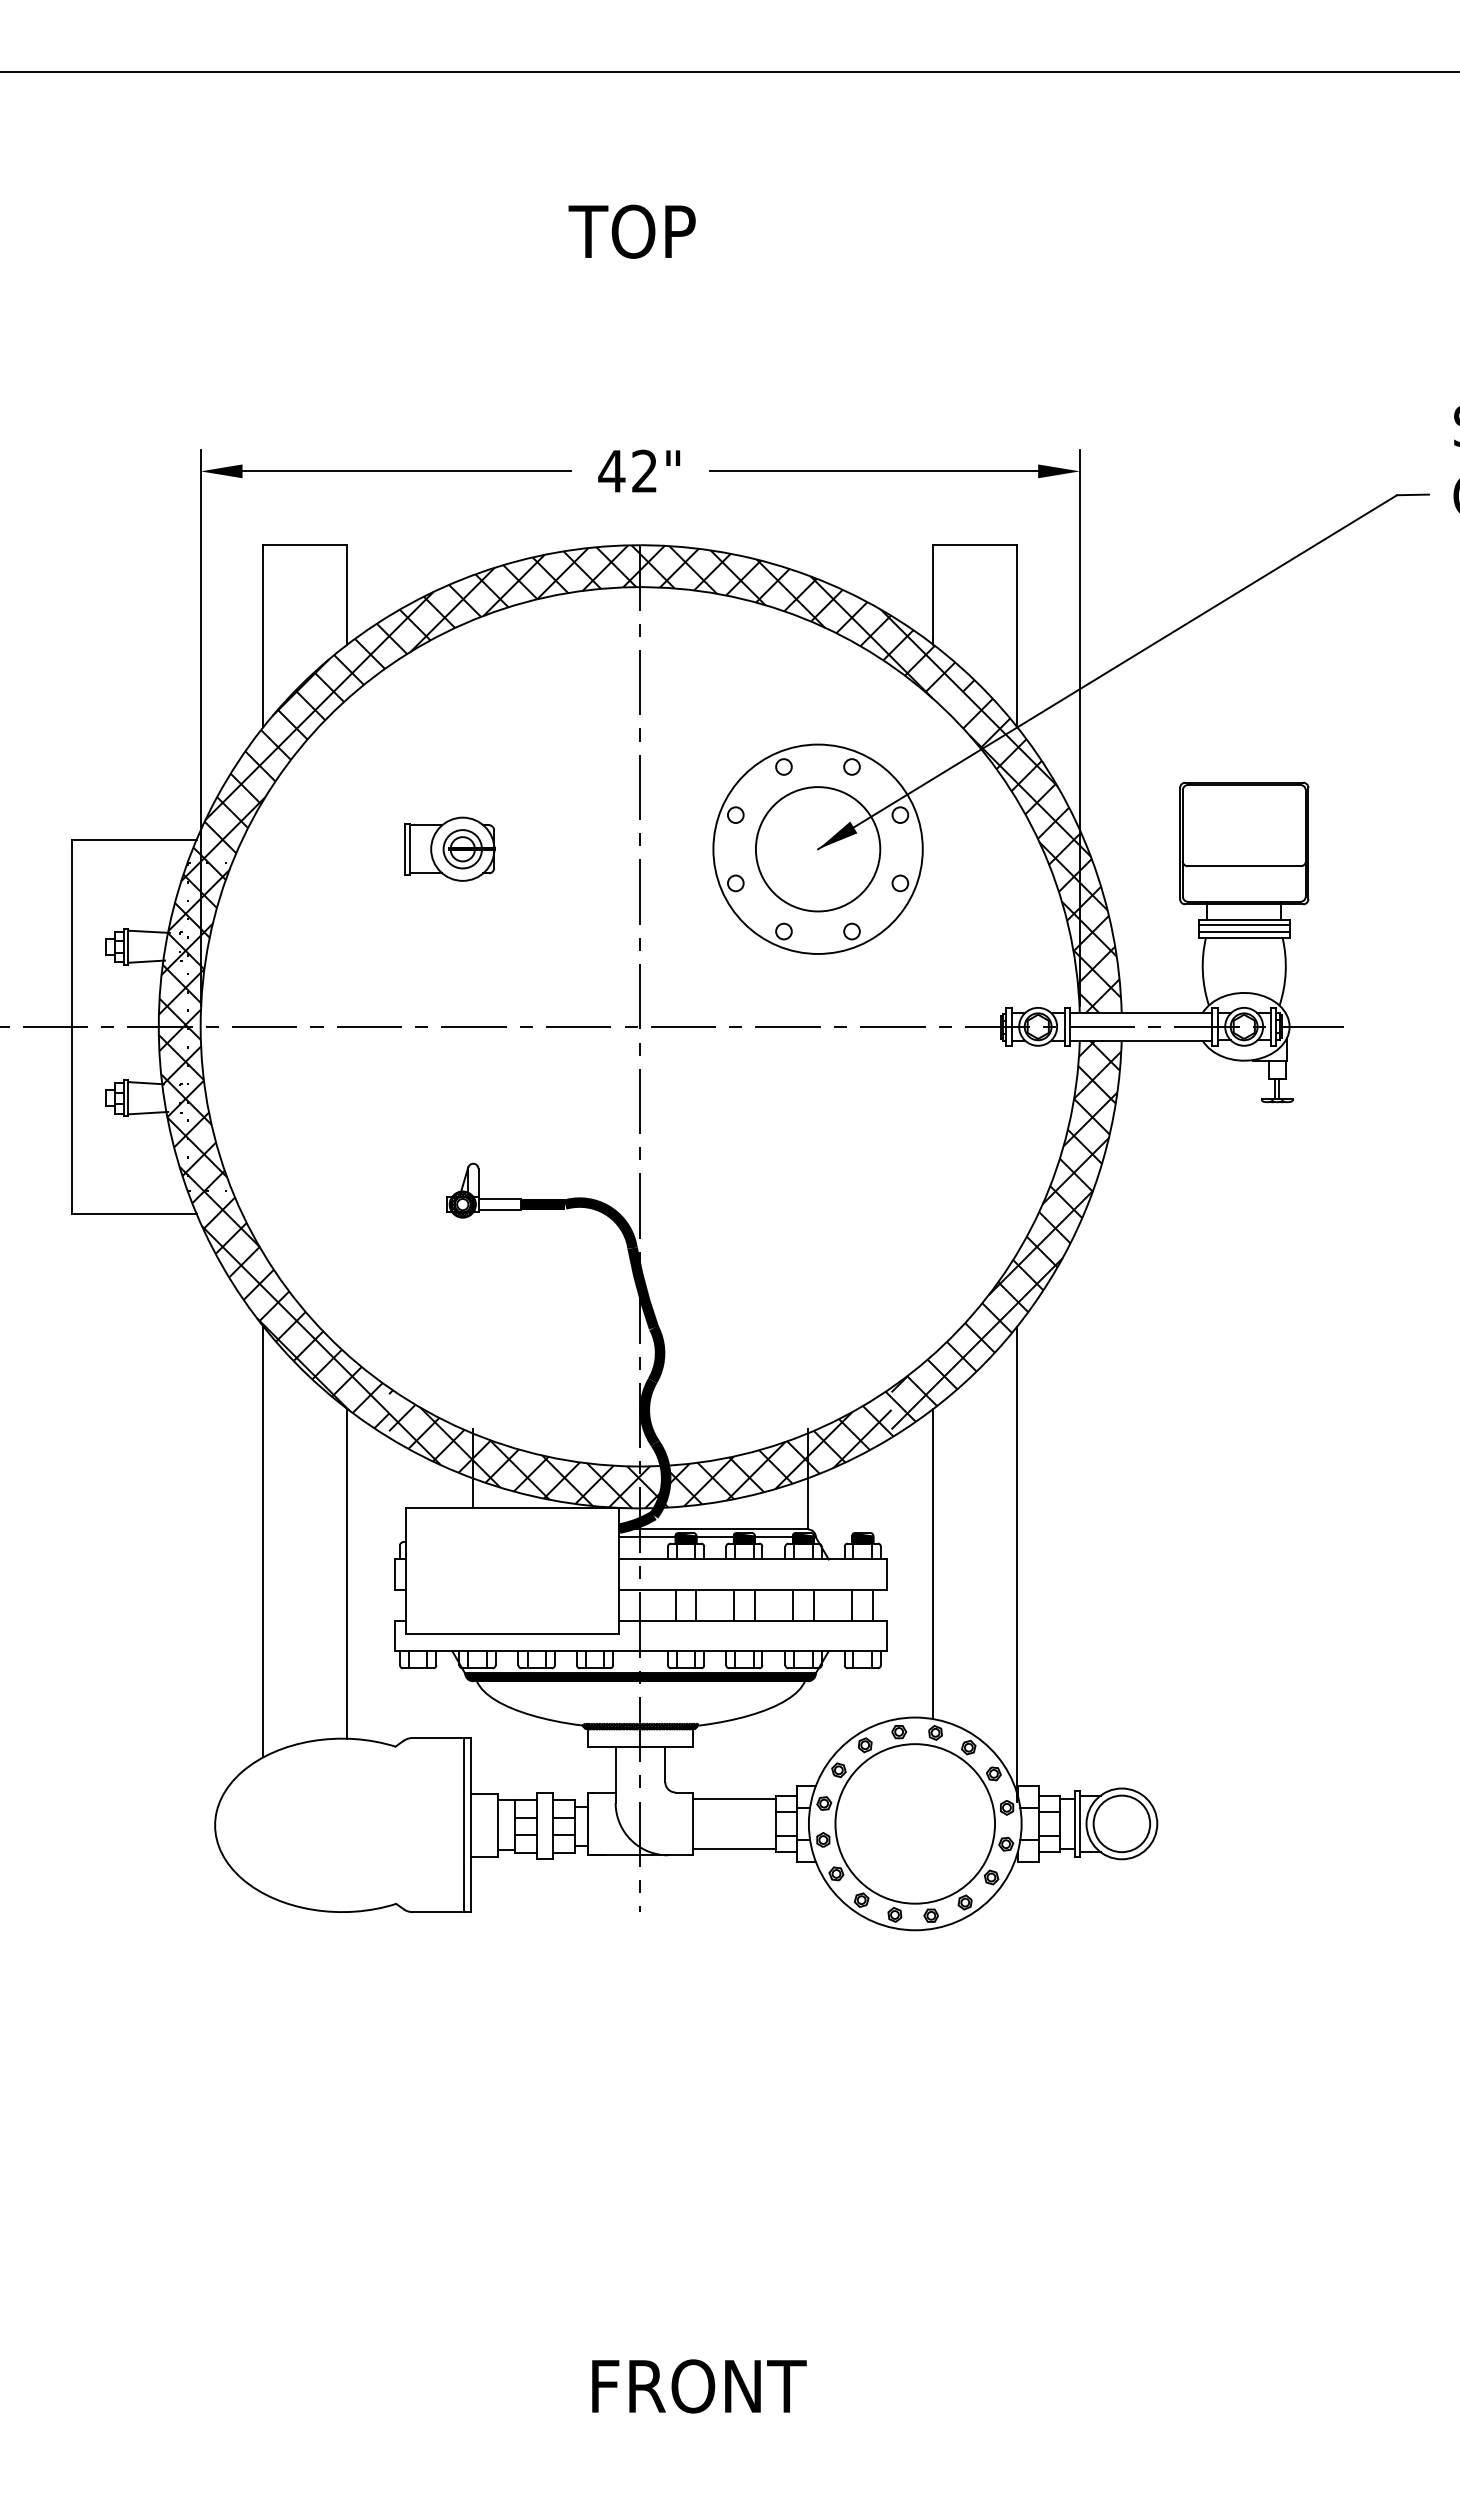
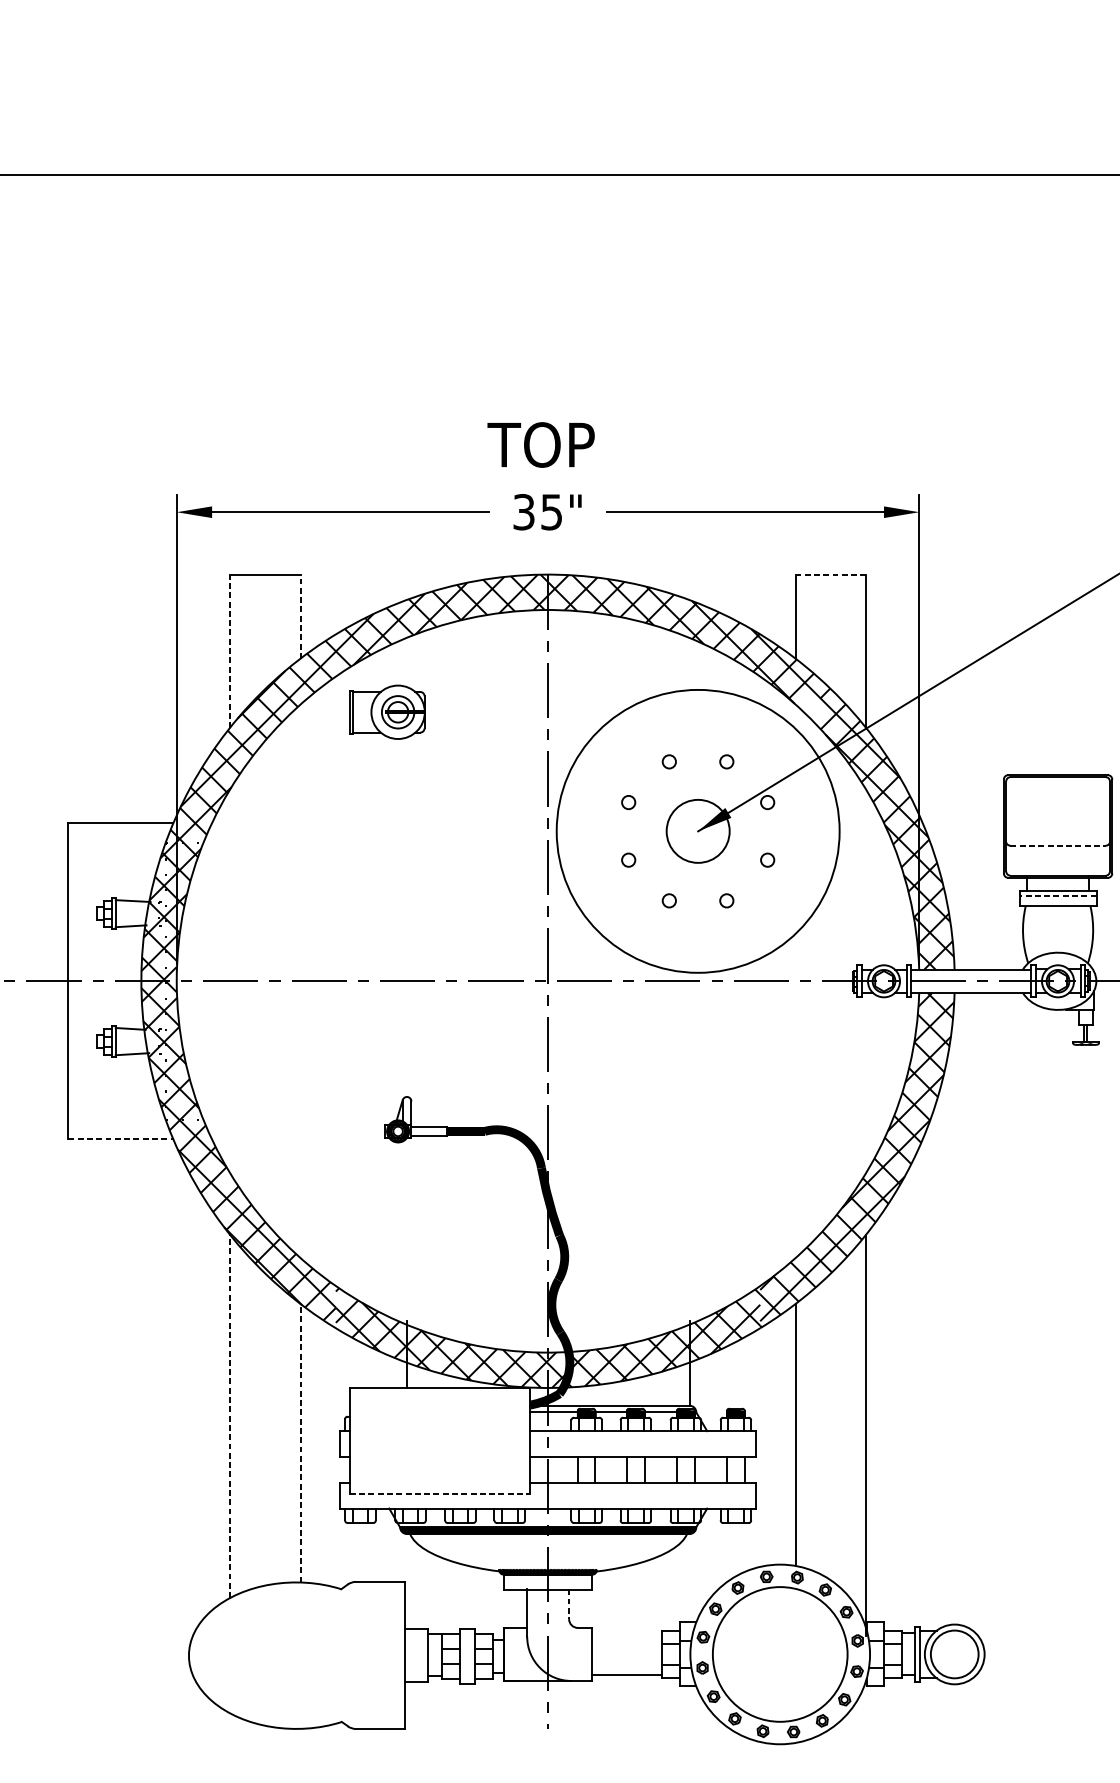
text: (631, 231) -> (540, 444), moved
text: (627, 471) -> (537, 512), 42" -> 35"
line: (975, 545) -> (831, 574), solid -> dashed
line: (347, 595) -> (300, 617), solid -> dashed
line: (263, 636) -> (229, 651), solid -> dashed
part: (449, 848) -> (386, 711), moved
circle: (817, 848) -> (697, 830), size x1.6
circle: (817, 849) -> (697, 831), size x0.6
line: (1244, 866) -> (1058, 845), solid -> dashed
line: (1244, 925) -> (1058, 895), solid -> dashed
line: (1243, 931) -> (1057, 900), removed
line: (135, 1214) -> (121, 1139), solid -> dashed
line: (263, 1541) -> (229, 1415), solid -> dashed
line: (347, 1573) -> (300, 1442), solid -> dashed
line: (512, 1633) -> (440, 1493), solid -> dashed
line: (665, 1764) -> (569, 1604), solid -> dashed
line: (733, 1799) -> (626, 1633), removed
line: (463, 1824) -> (398, 1654), removed

